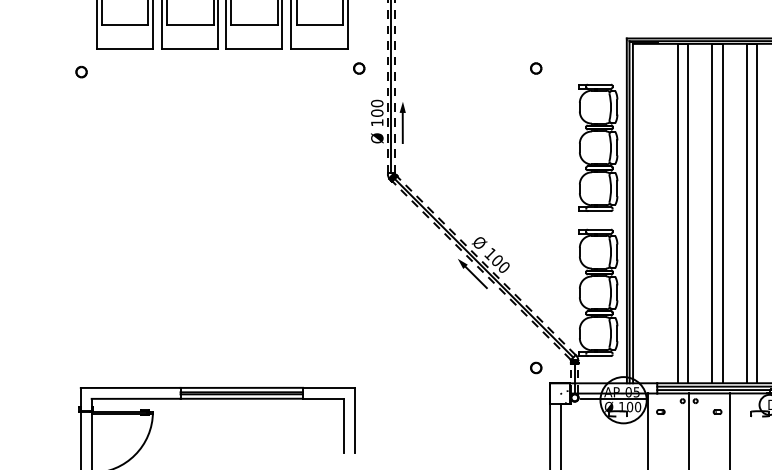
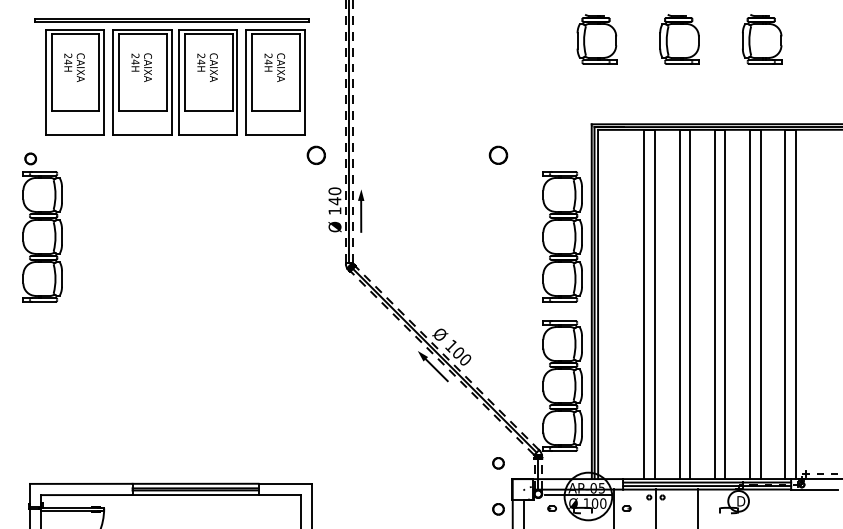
part: (359, 67) -> (316, 154), size x1.6
part: (536, 67) -> (498, 154), size x1.6
text: (376, 113) -> (334, 201), 100 -> 140
part: (93, 147) -> (42, 236), added
part: (716, 411) -> (551, 508), moved
part: (536, 412) -> (498, 509), added

